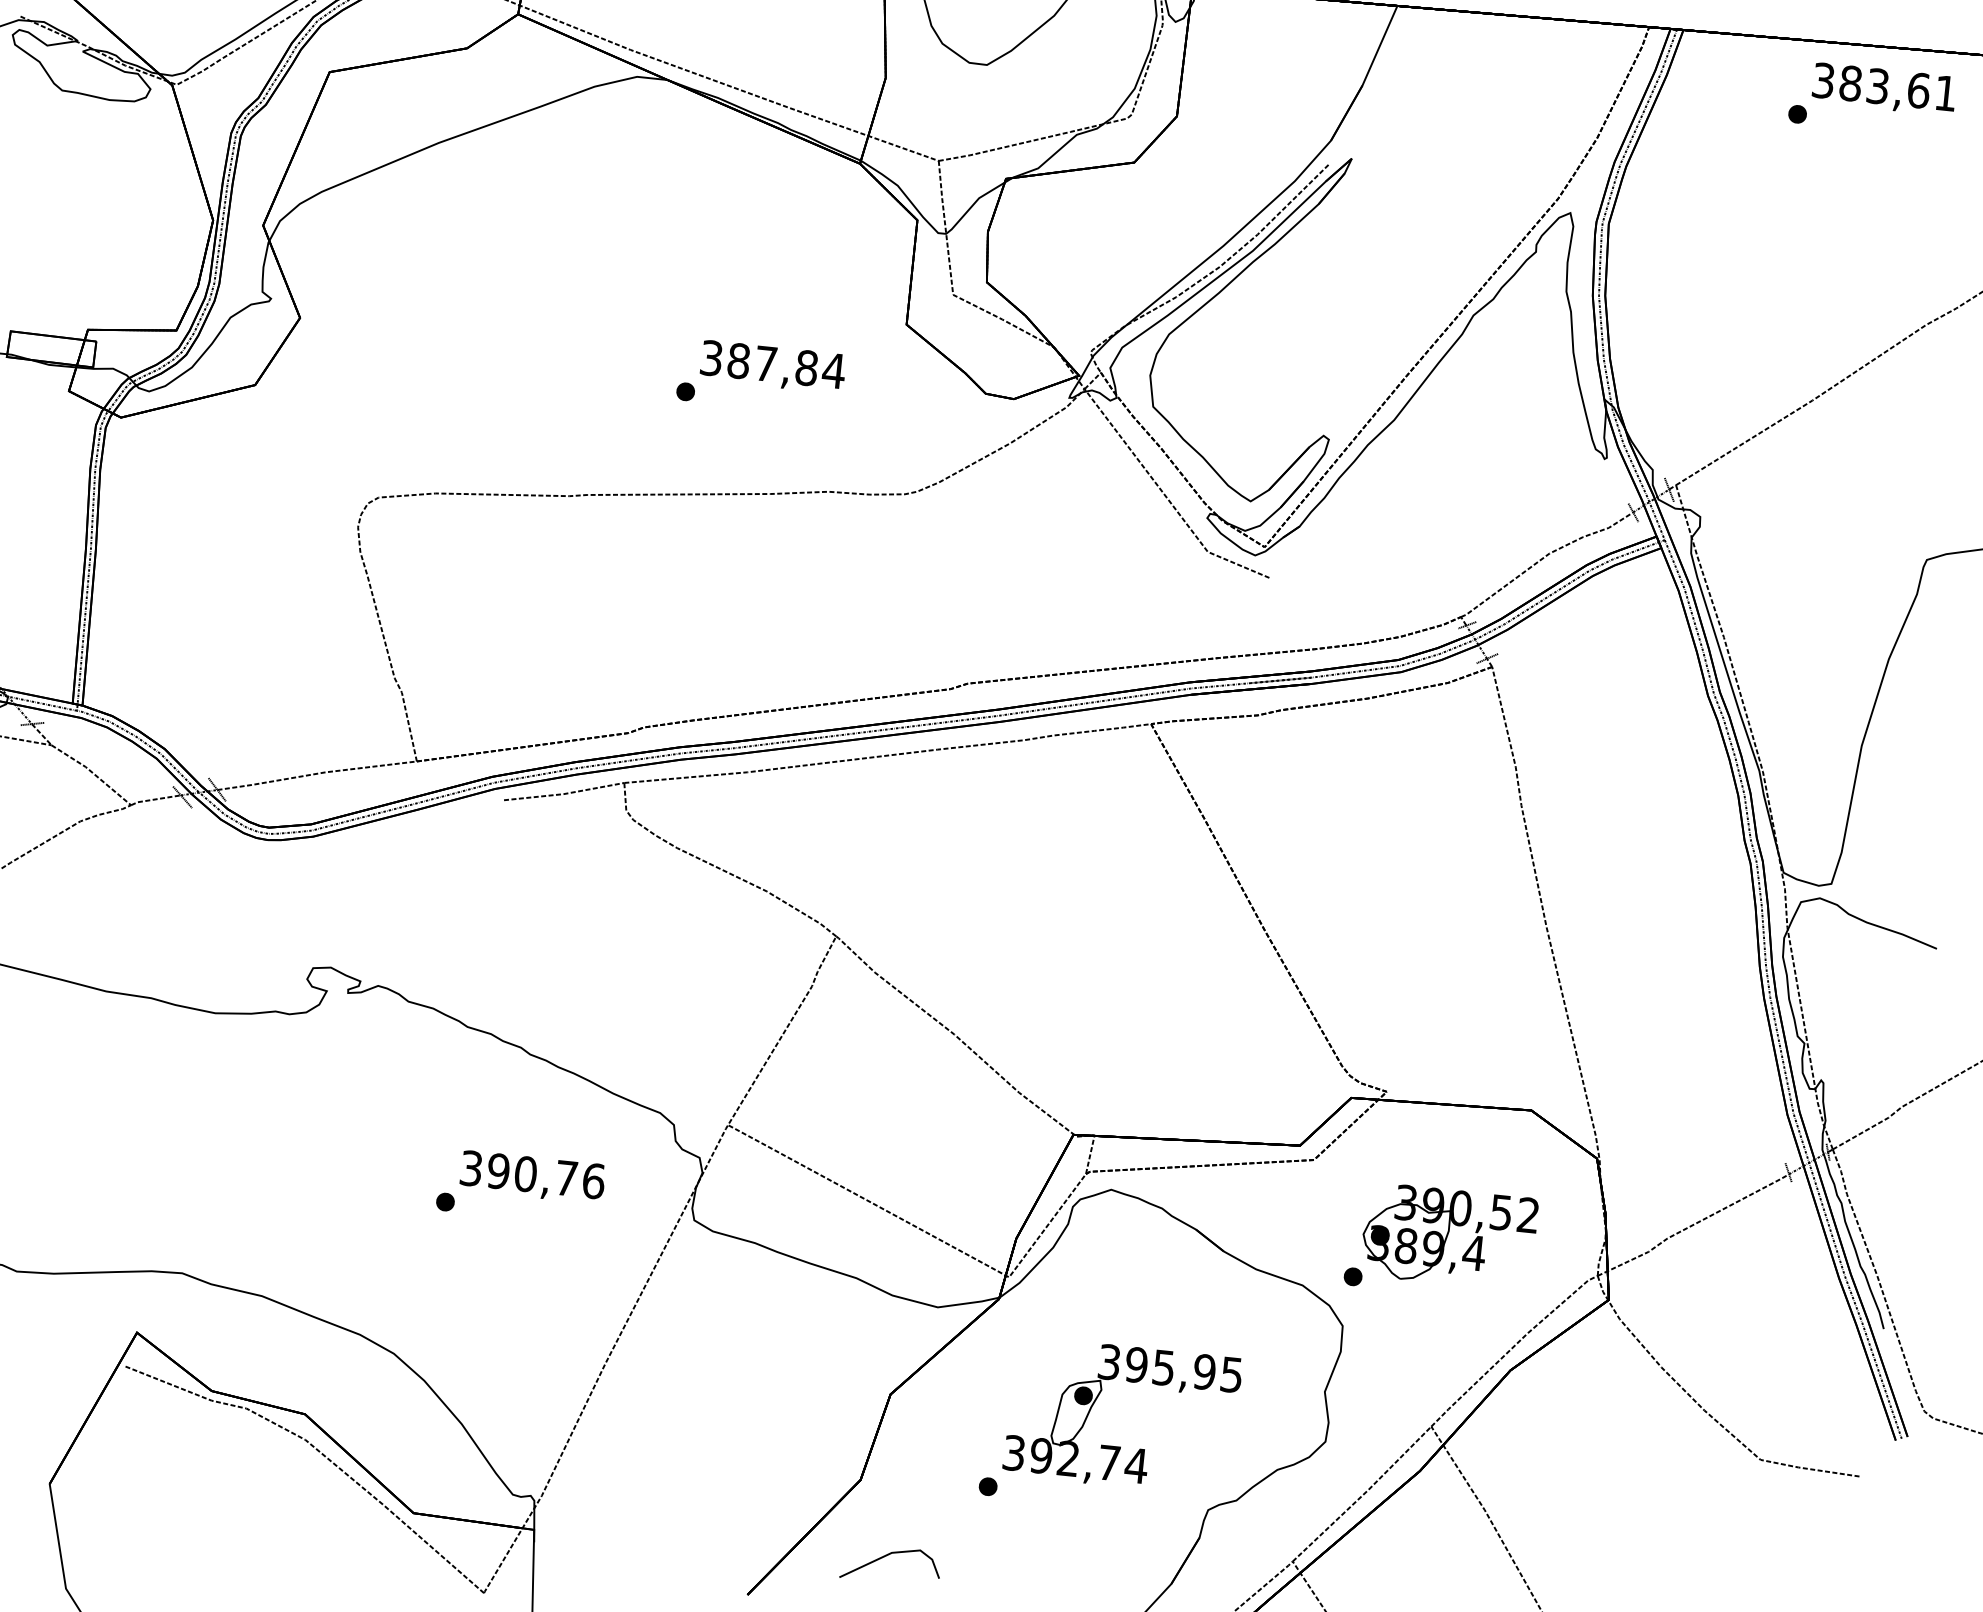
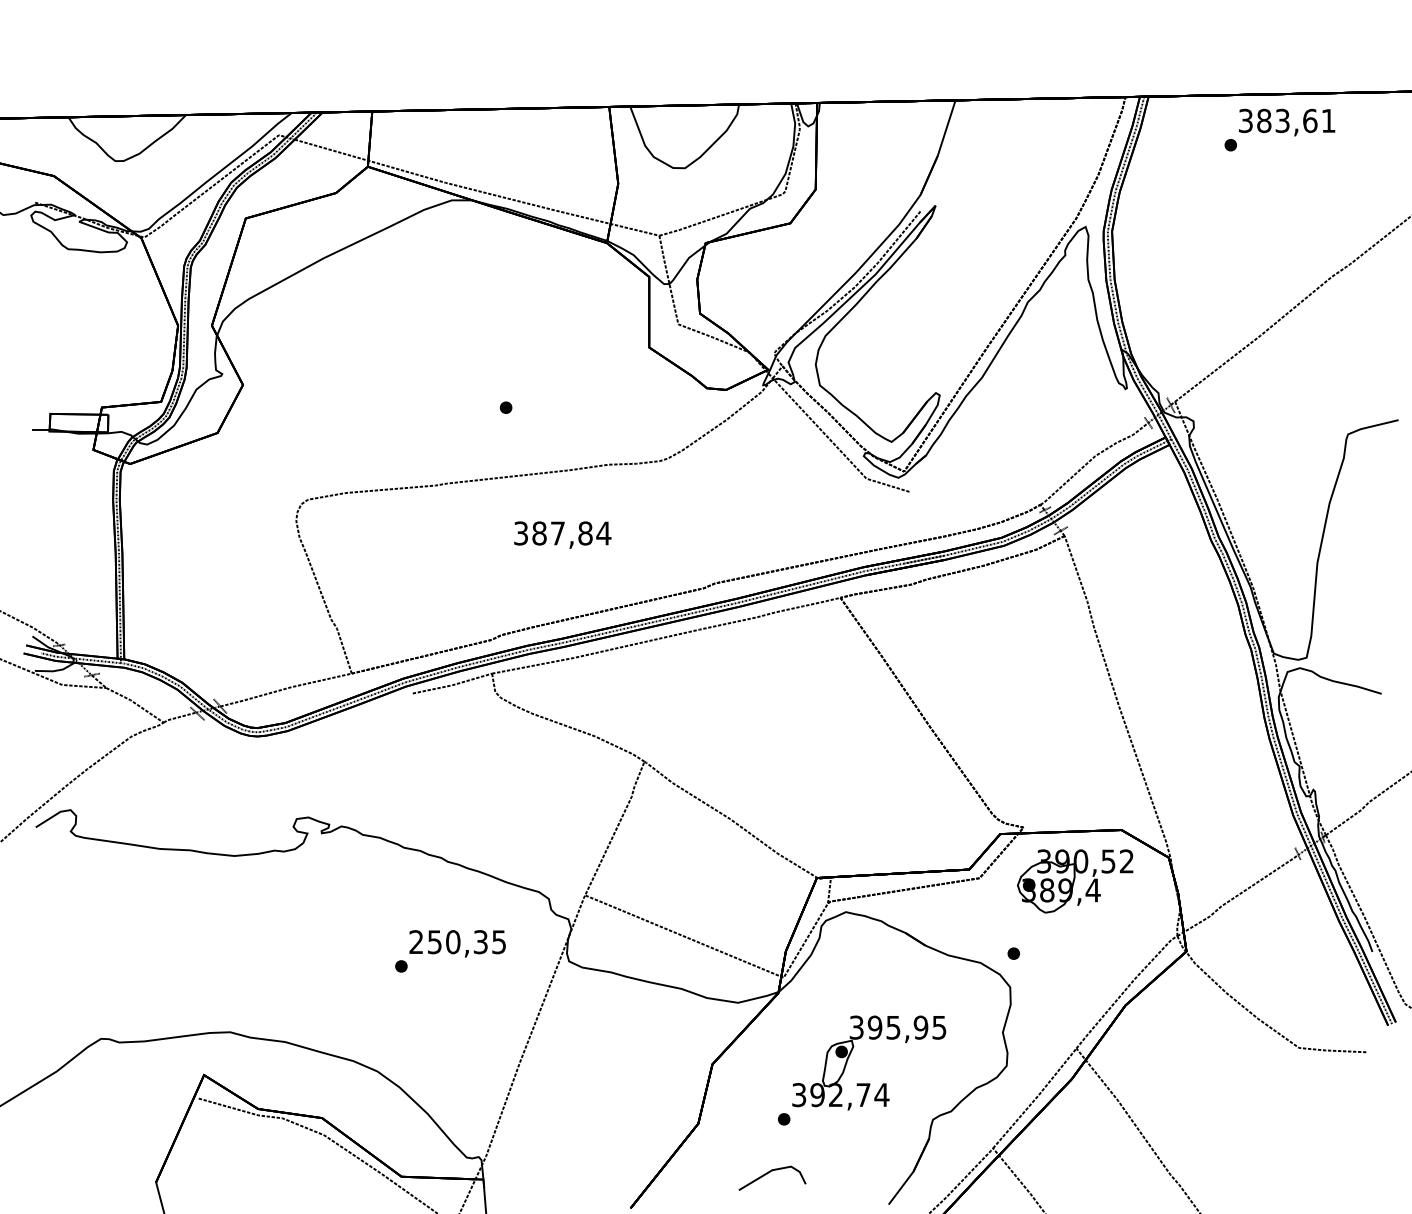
text: (772, 366) -> (562, 534), moved
text: (532, 1175) -> (457, 942), 390,76 -> 250,35
part: (1449, 1237) -> (1075, 881), moved
line: (888, 1555) -> (770, 1172), moved

